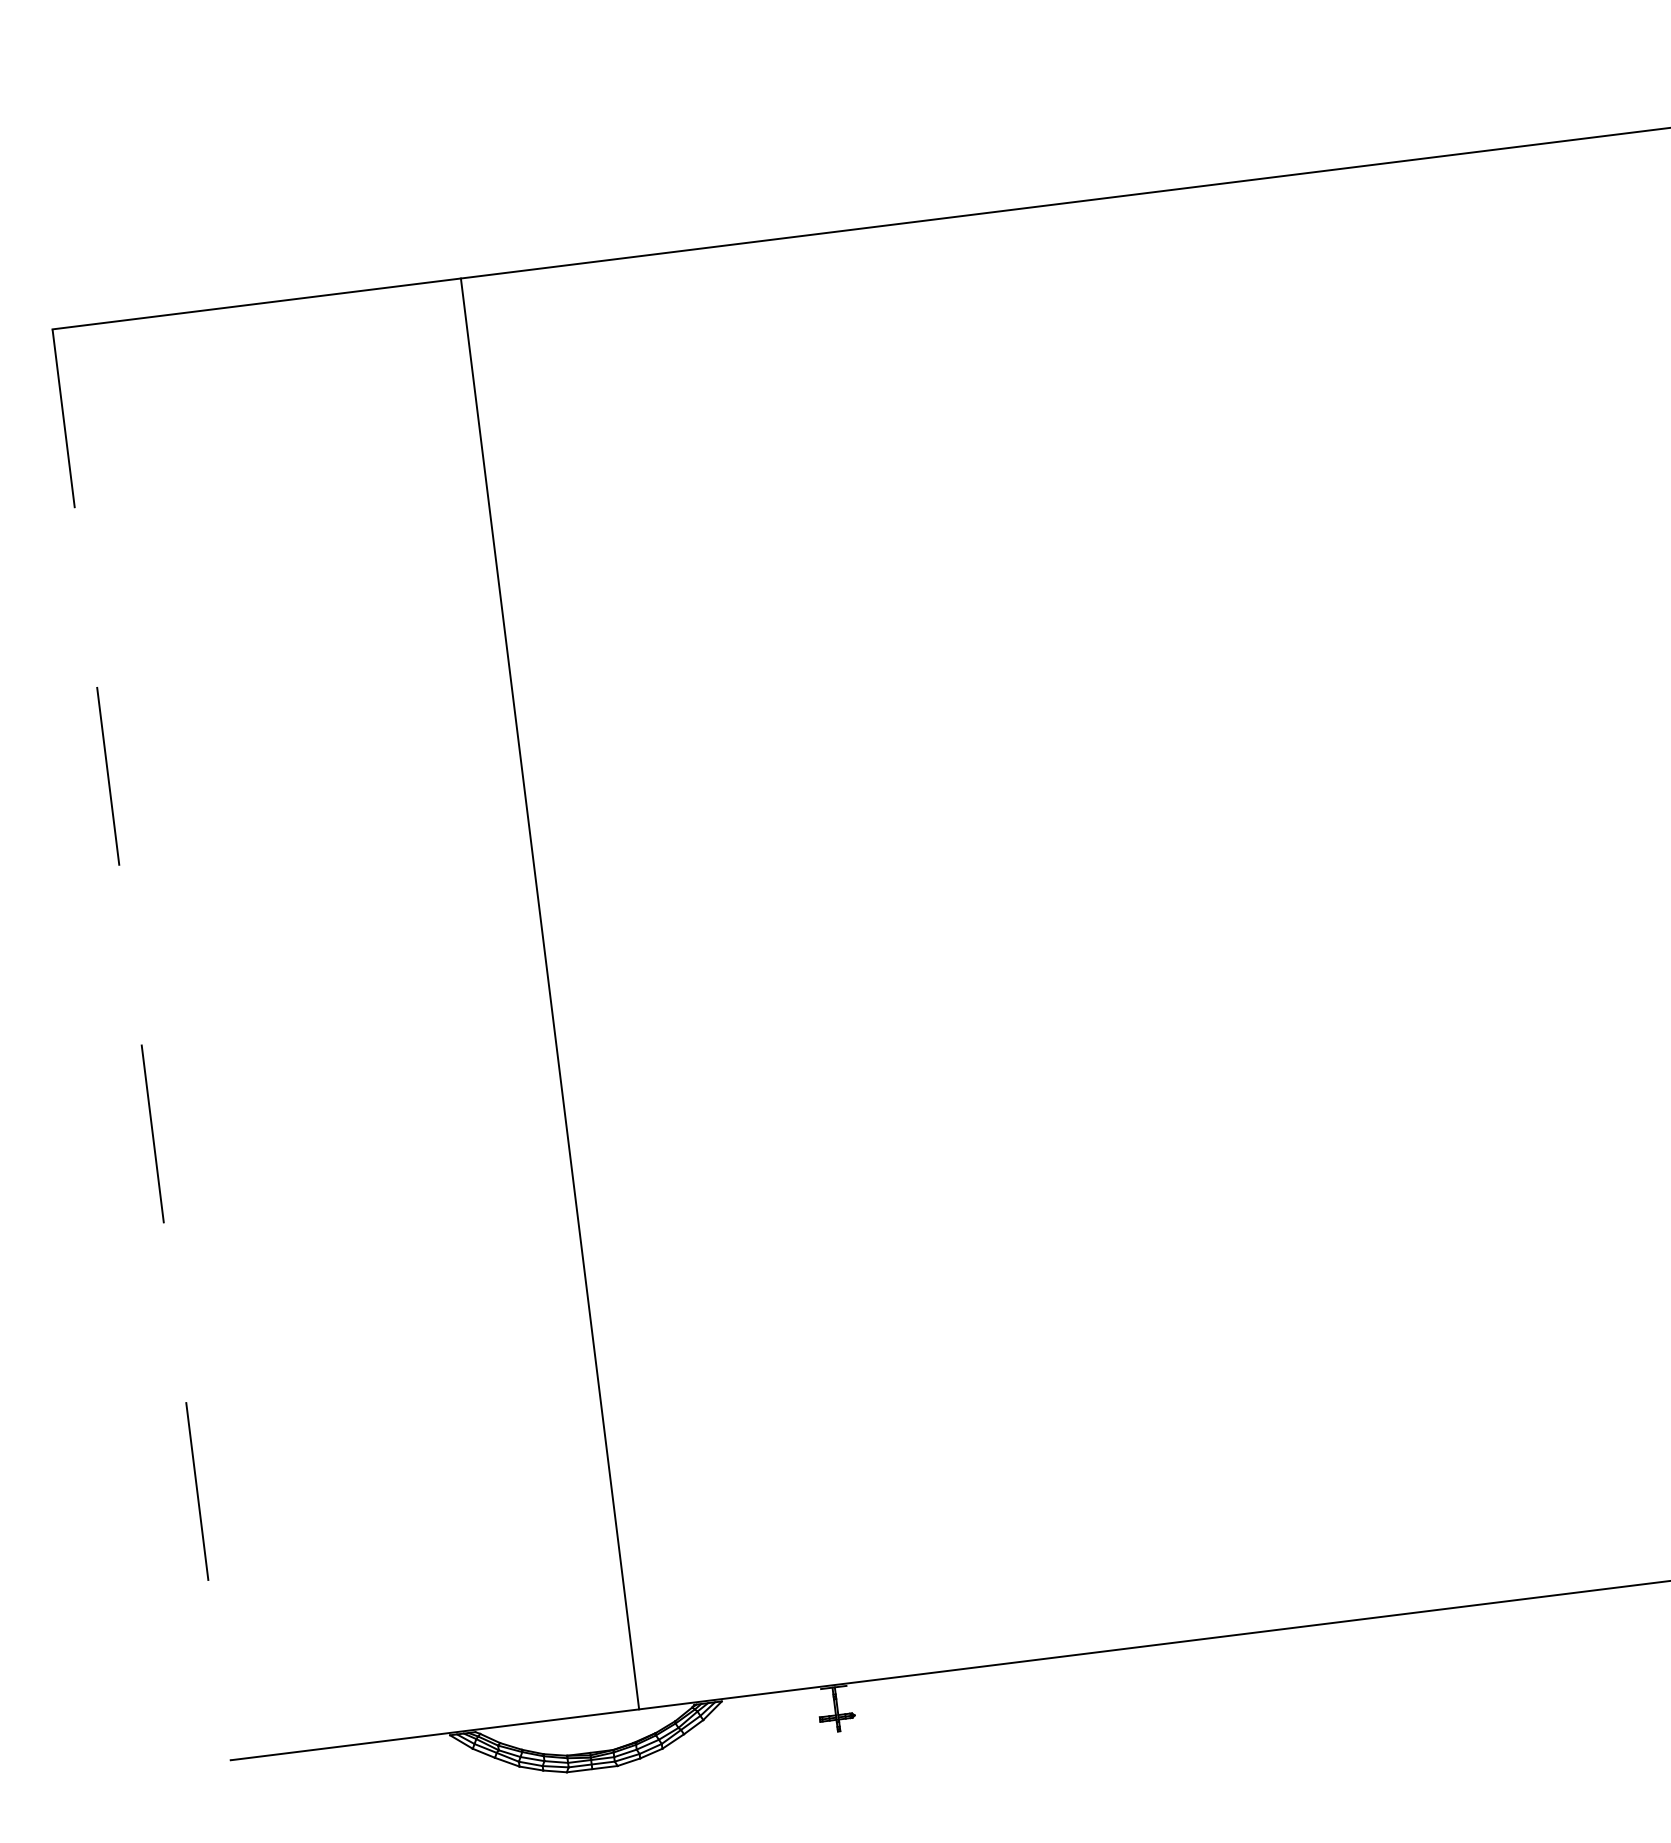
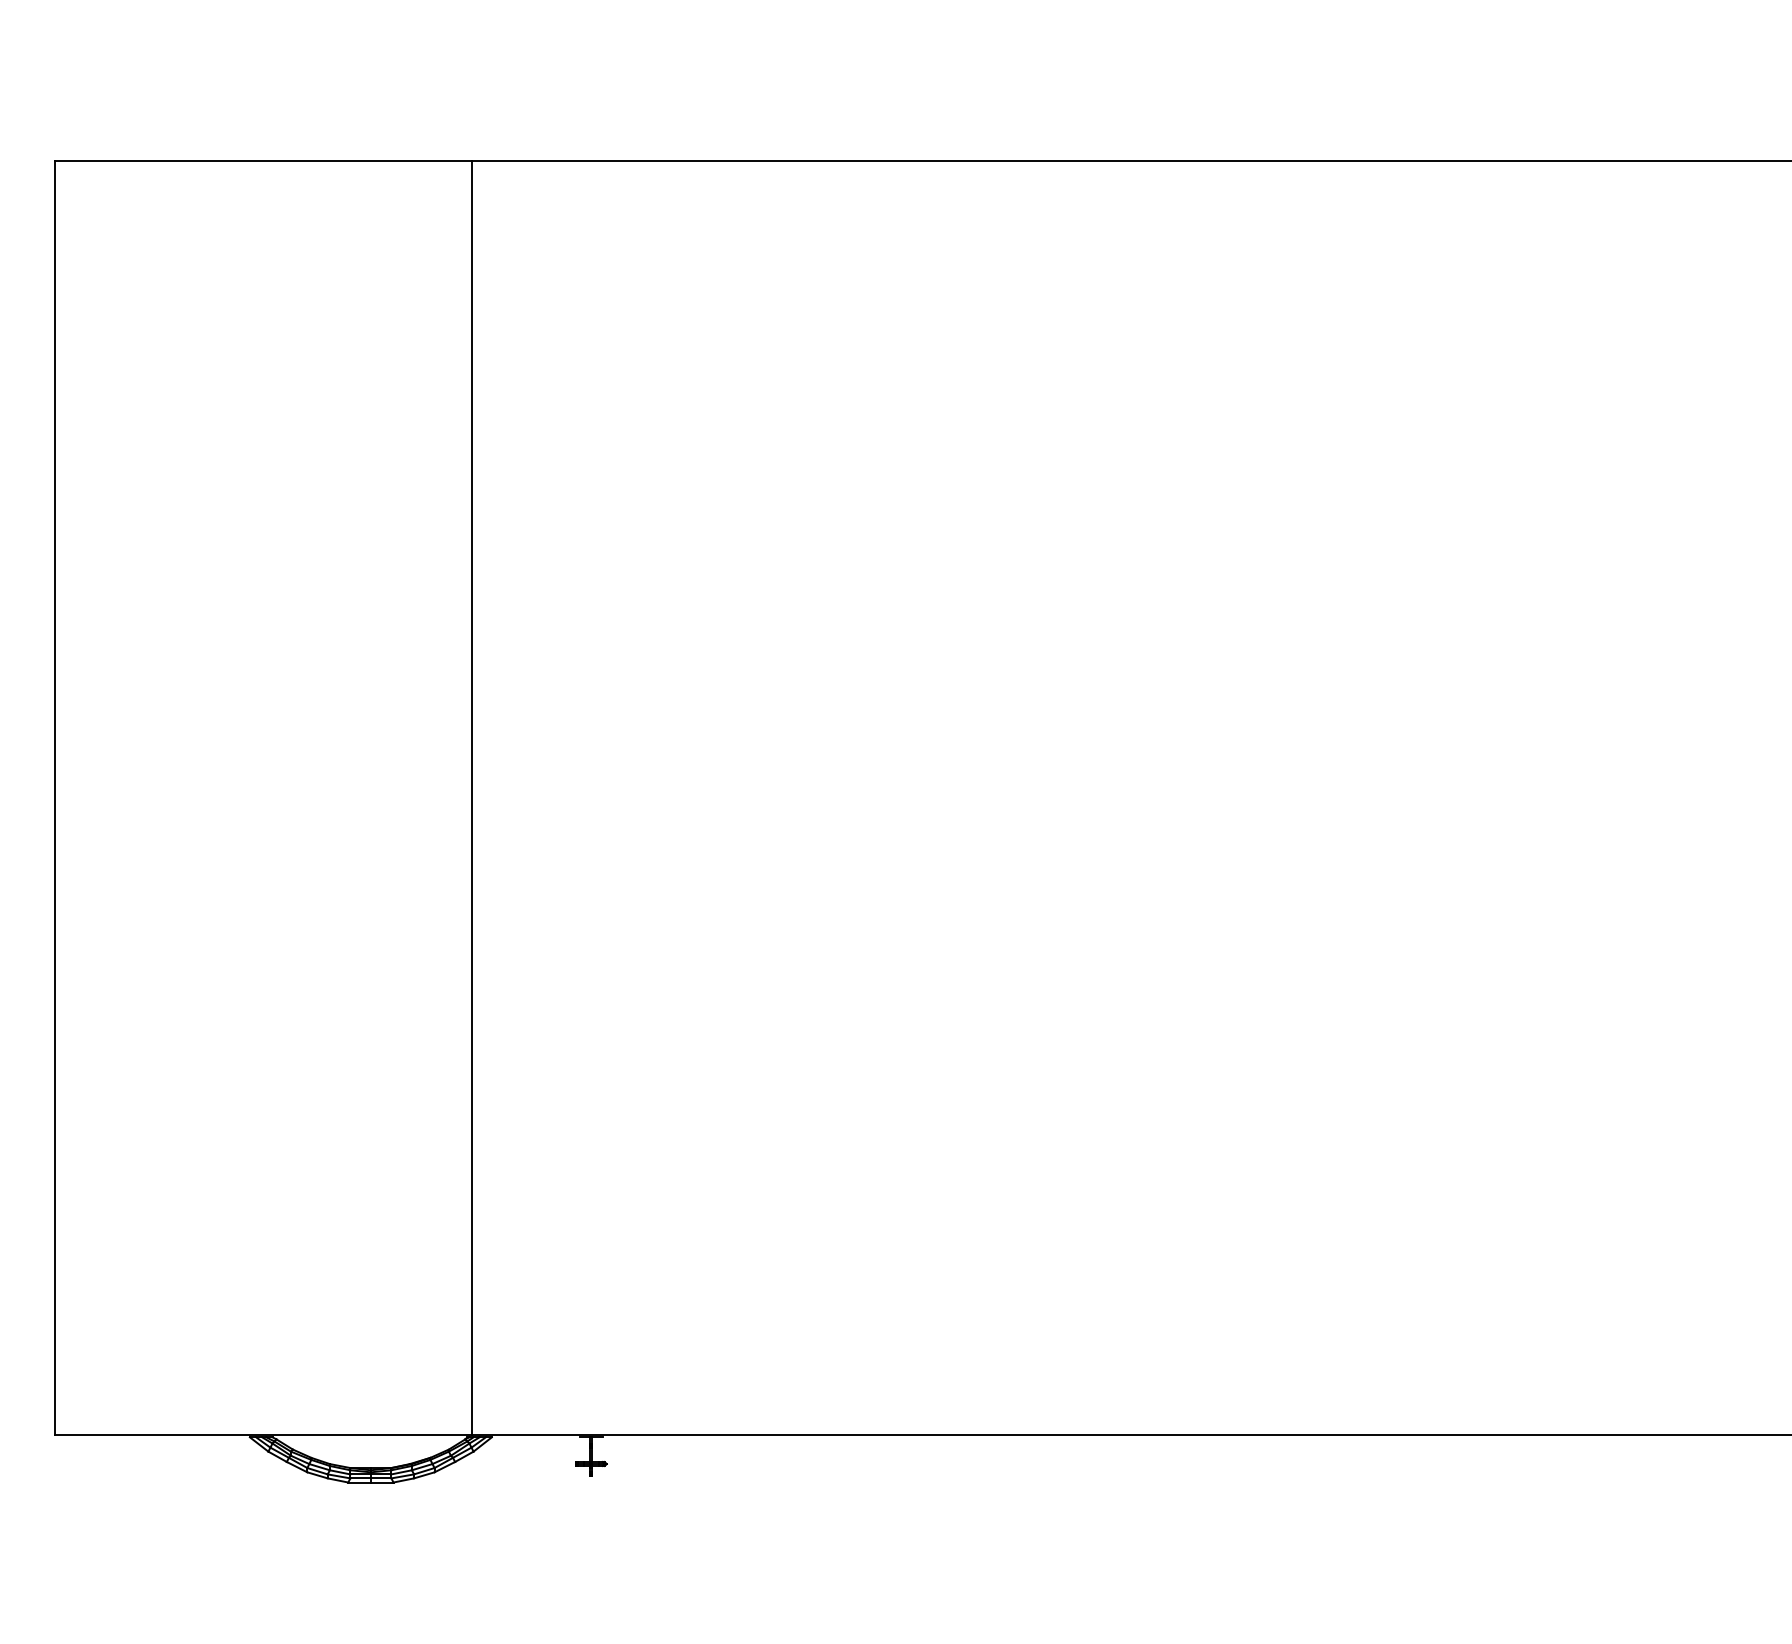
line: (550, 994) -> (471, 798), moved
line: (141, 1045) -> (54, 798), dashed -> solid

